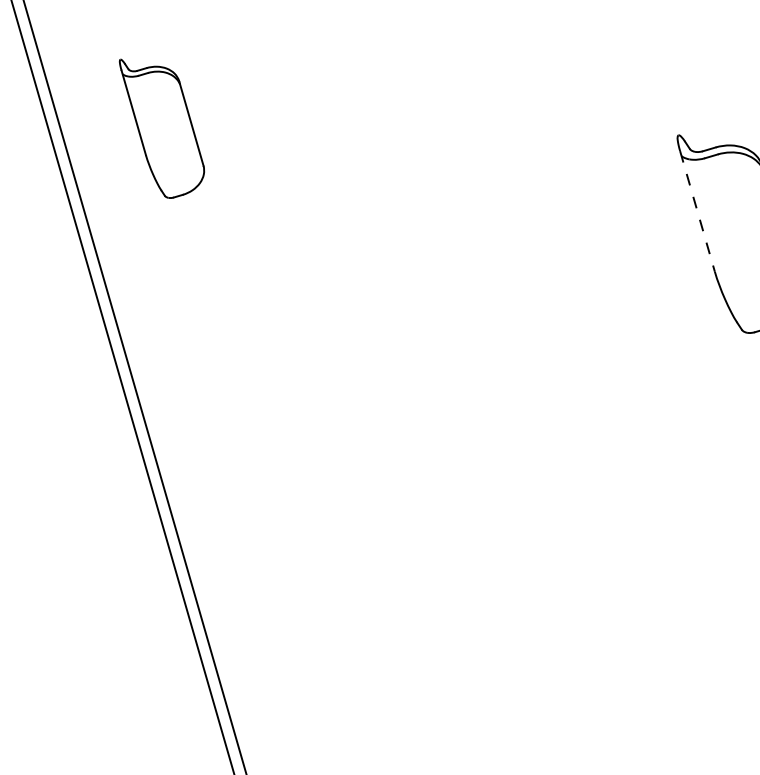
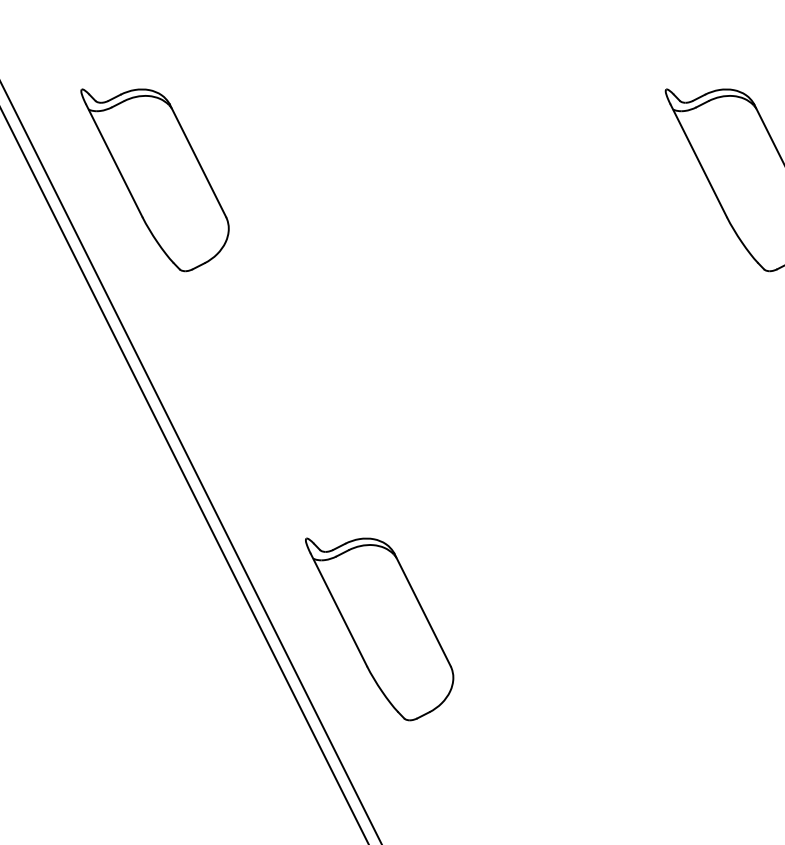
part: (158, 131) -> (154, 180), size x1.43
line: (697, 210) -> (698, 160), dashed -> solid
part: (298, 613) -> (379, 629), added

